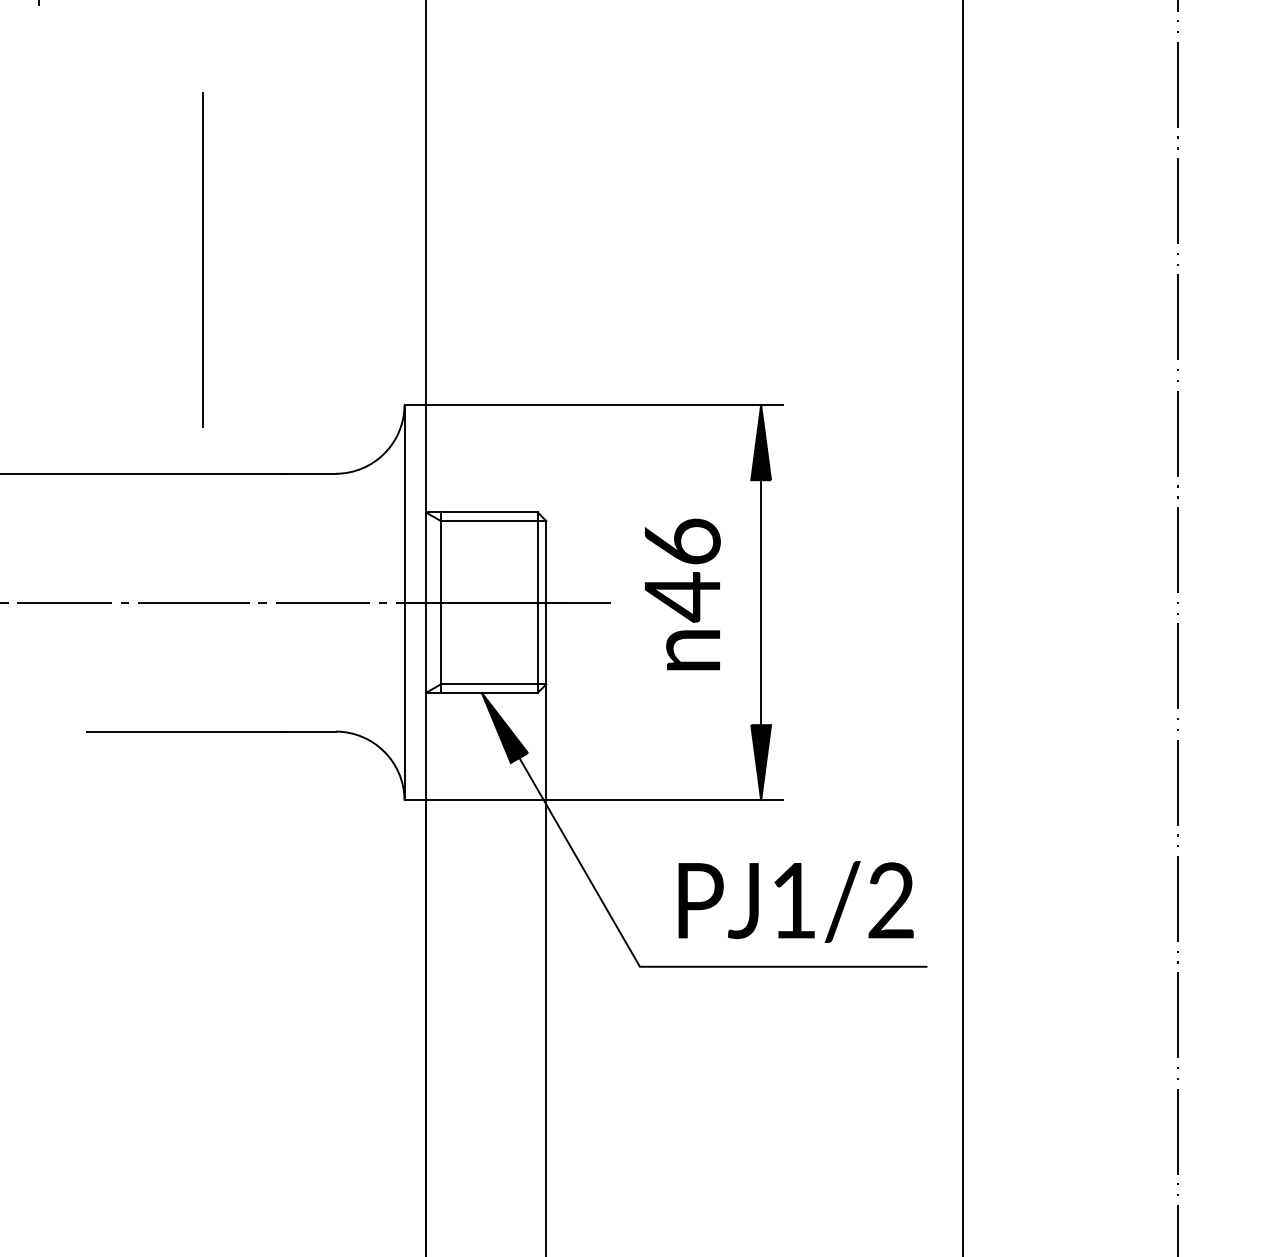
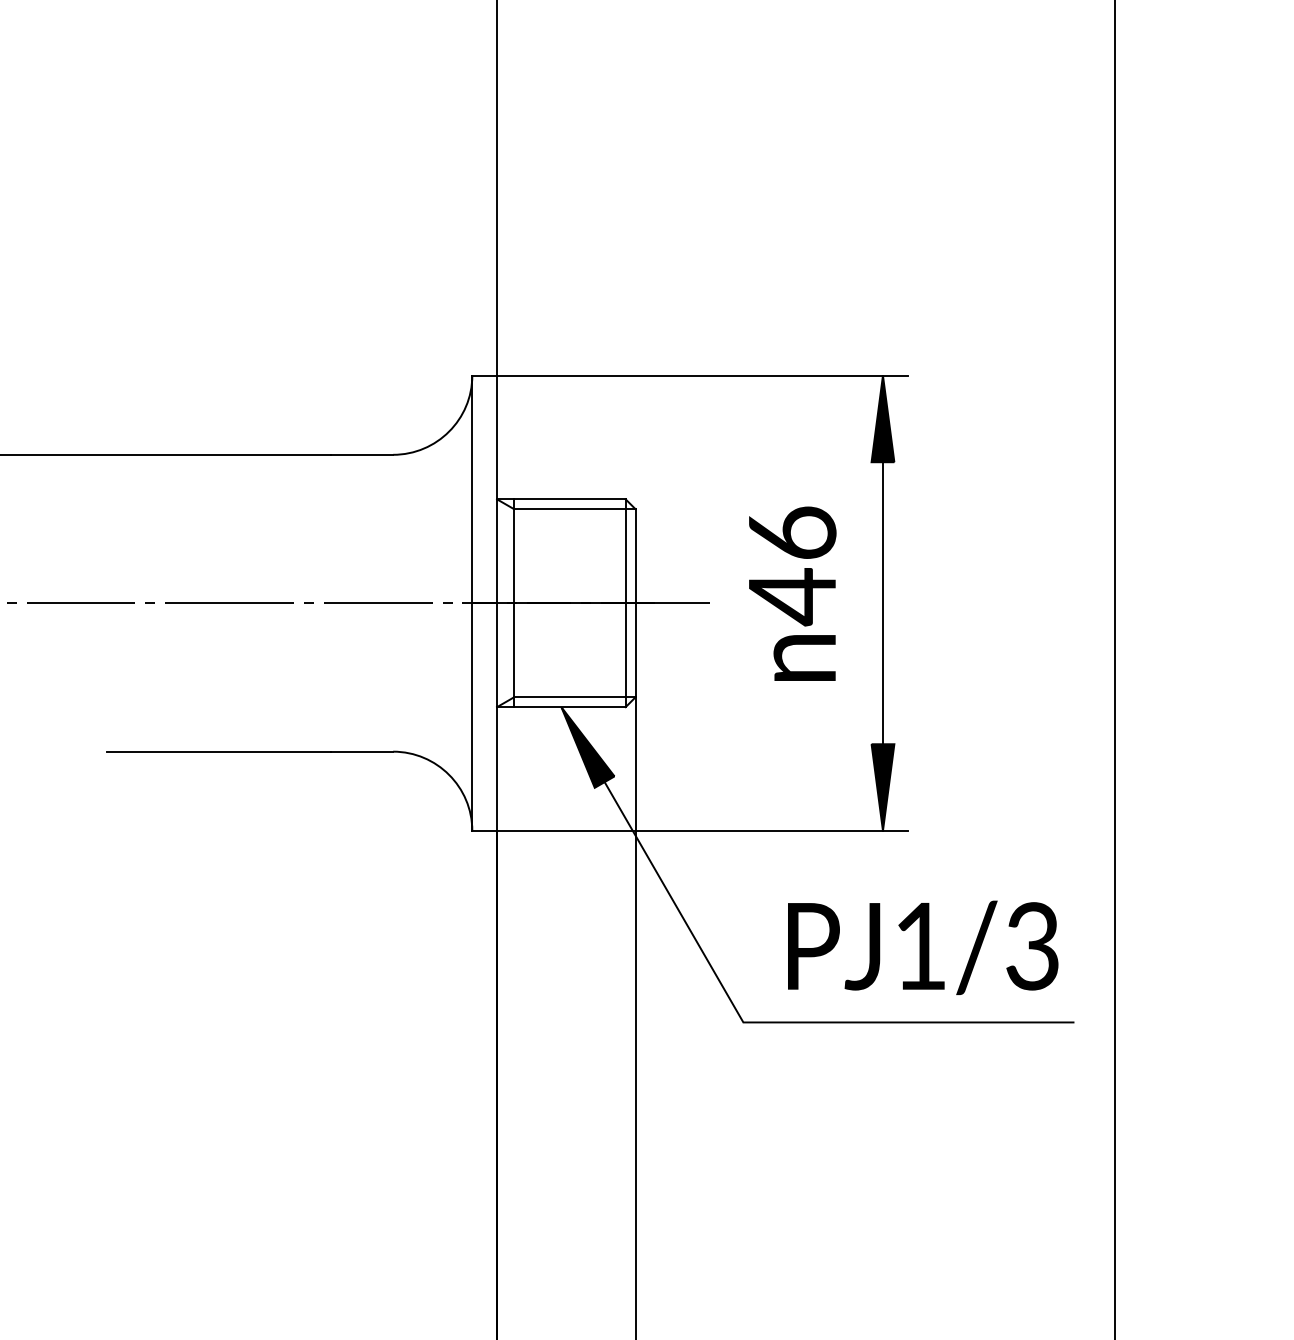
line: (202, 259) -> (239, 208), removed
text: (890, 901) -> (1031, 947), PJ1/2 -> PJ1/3

